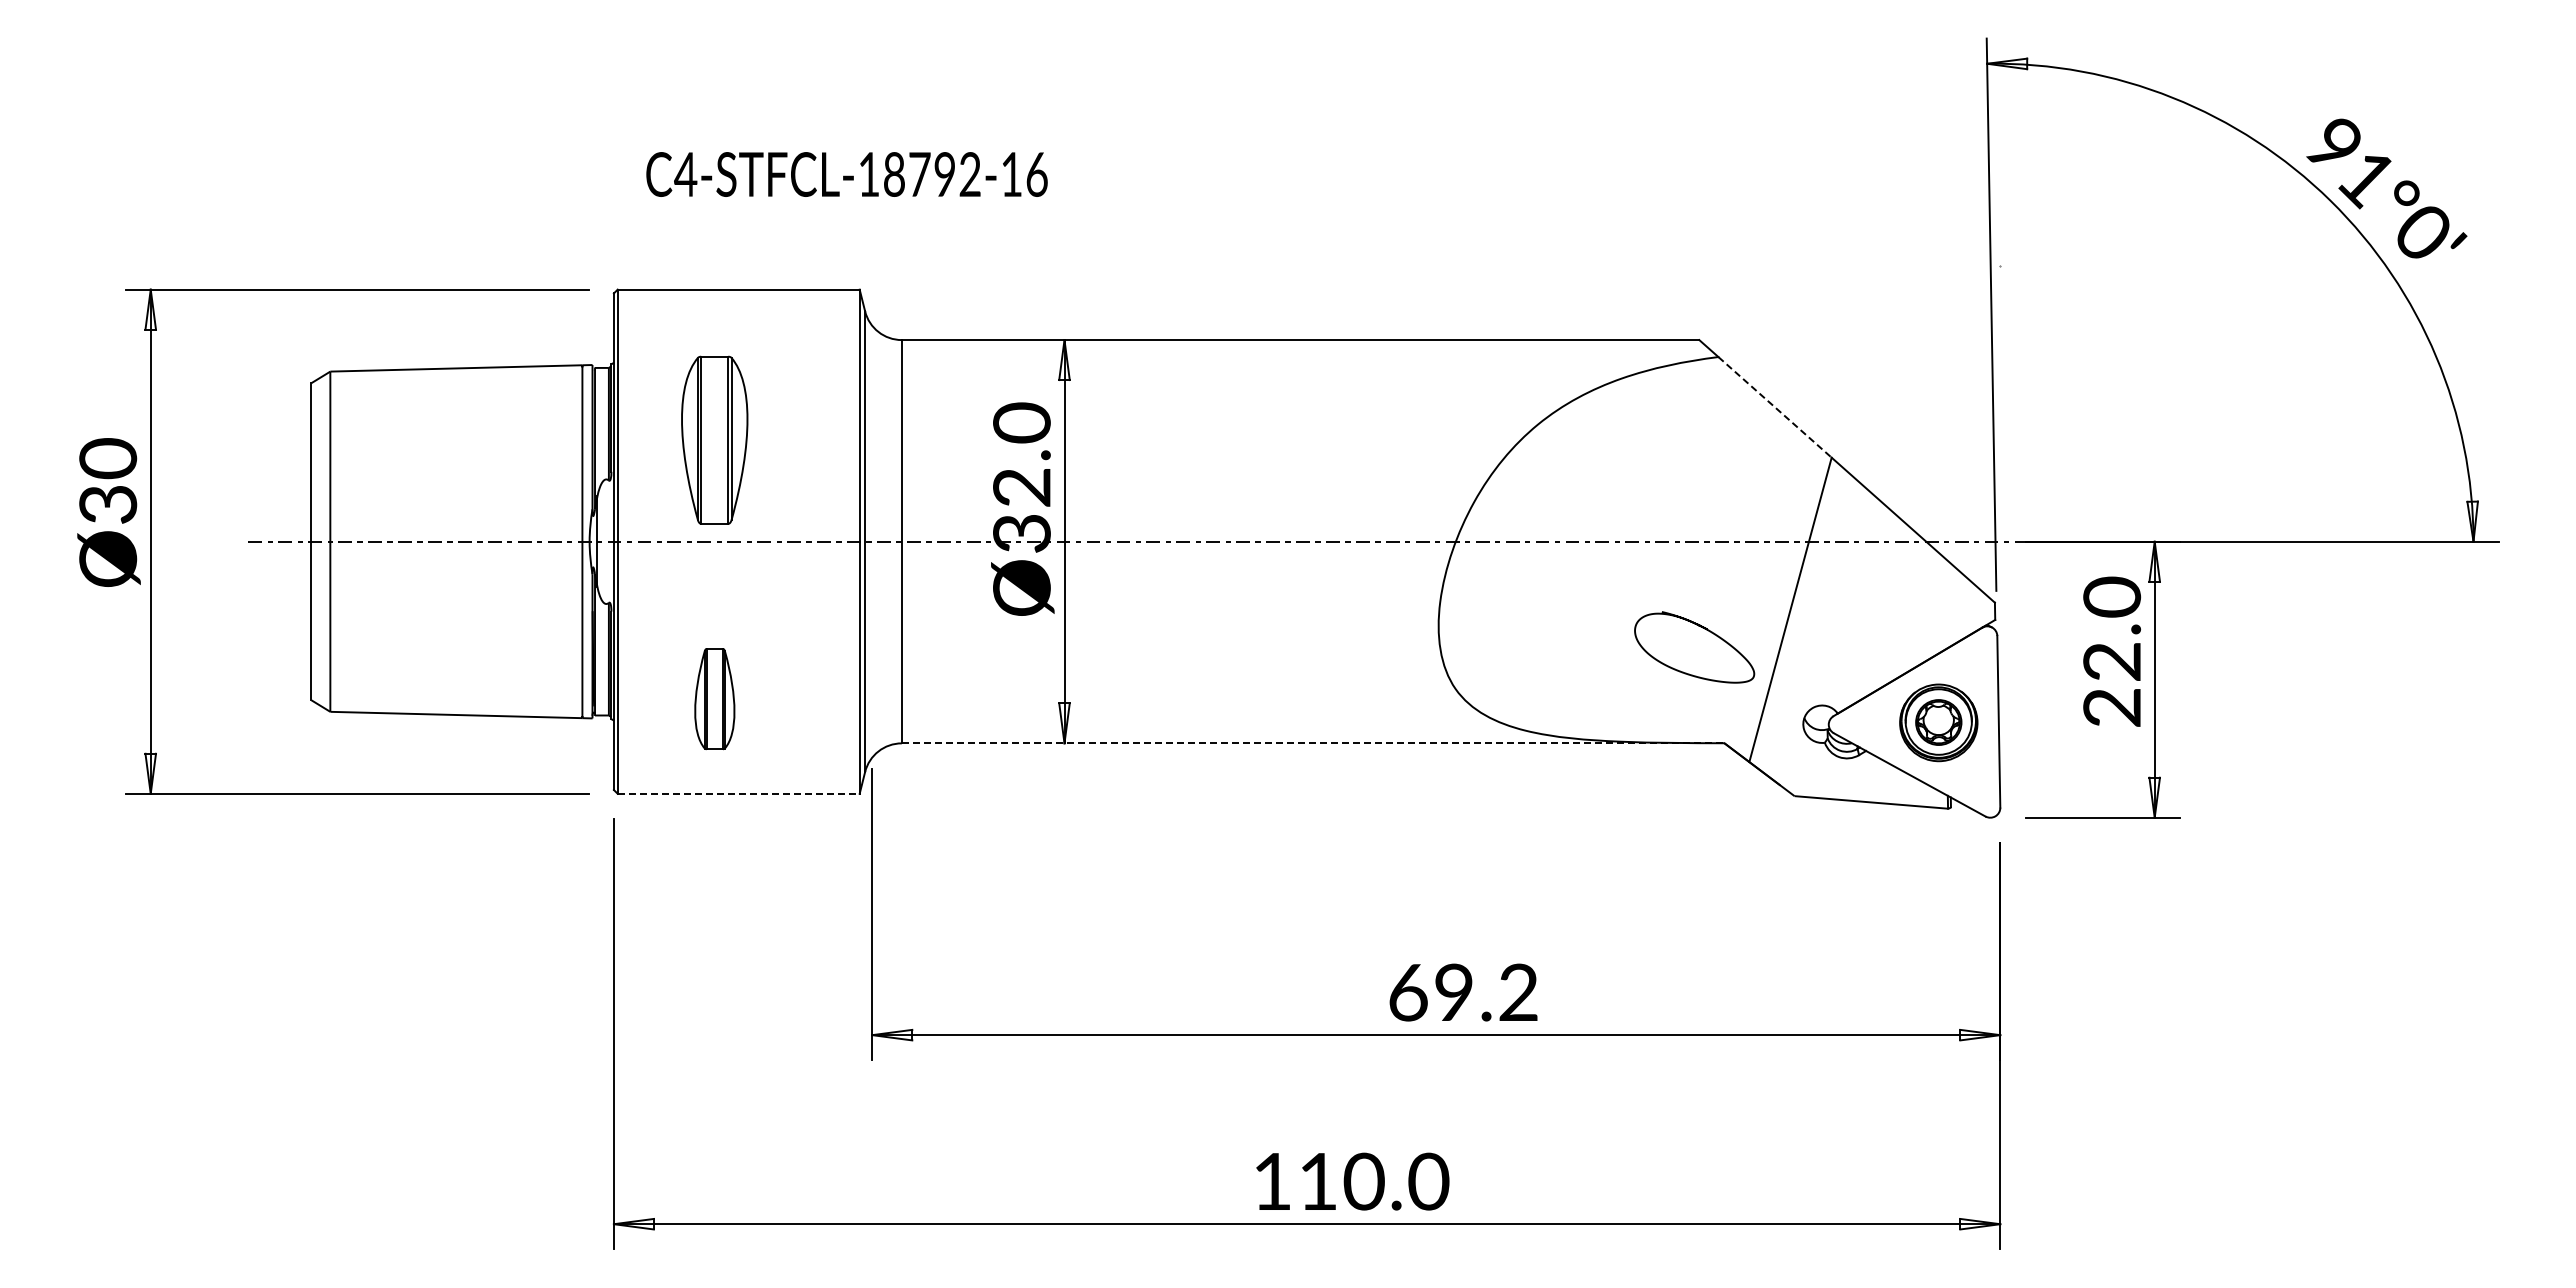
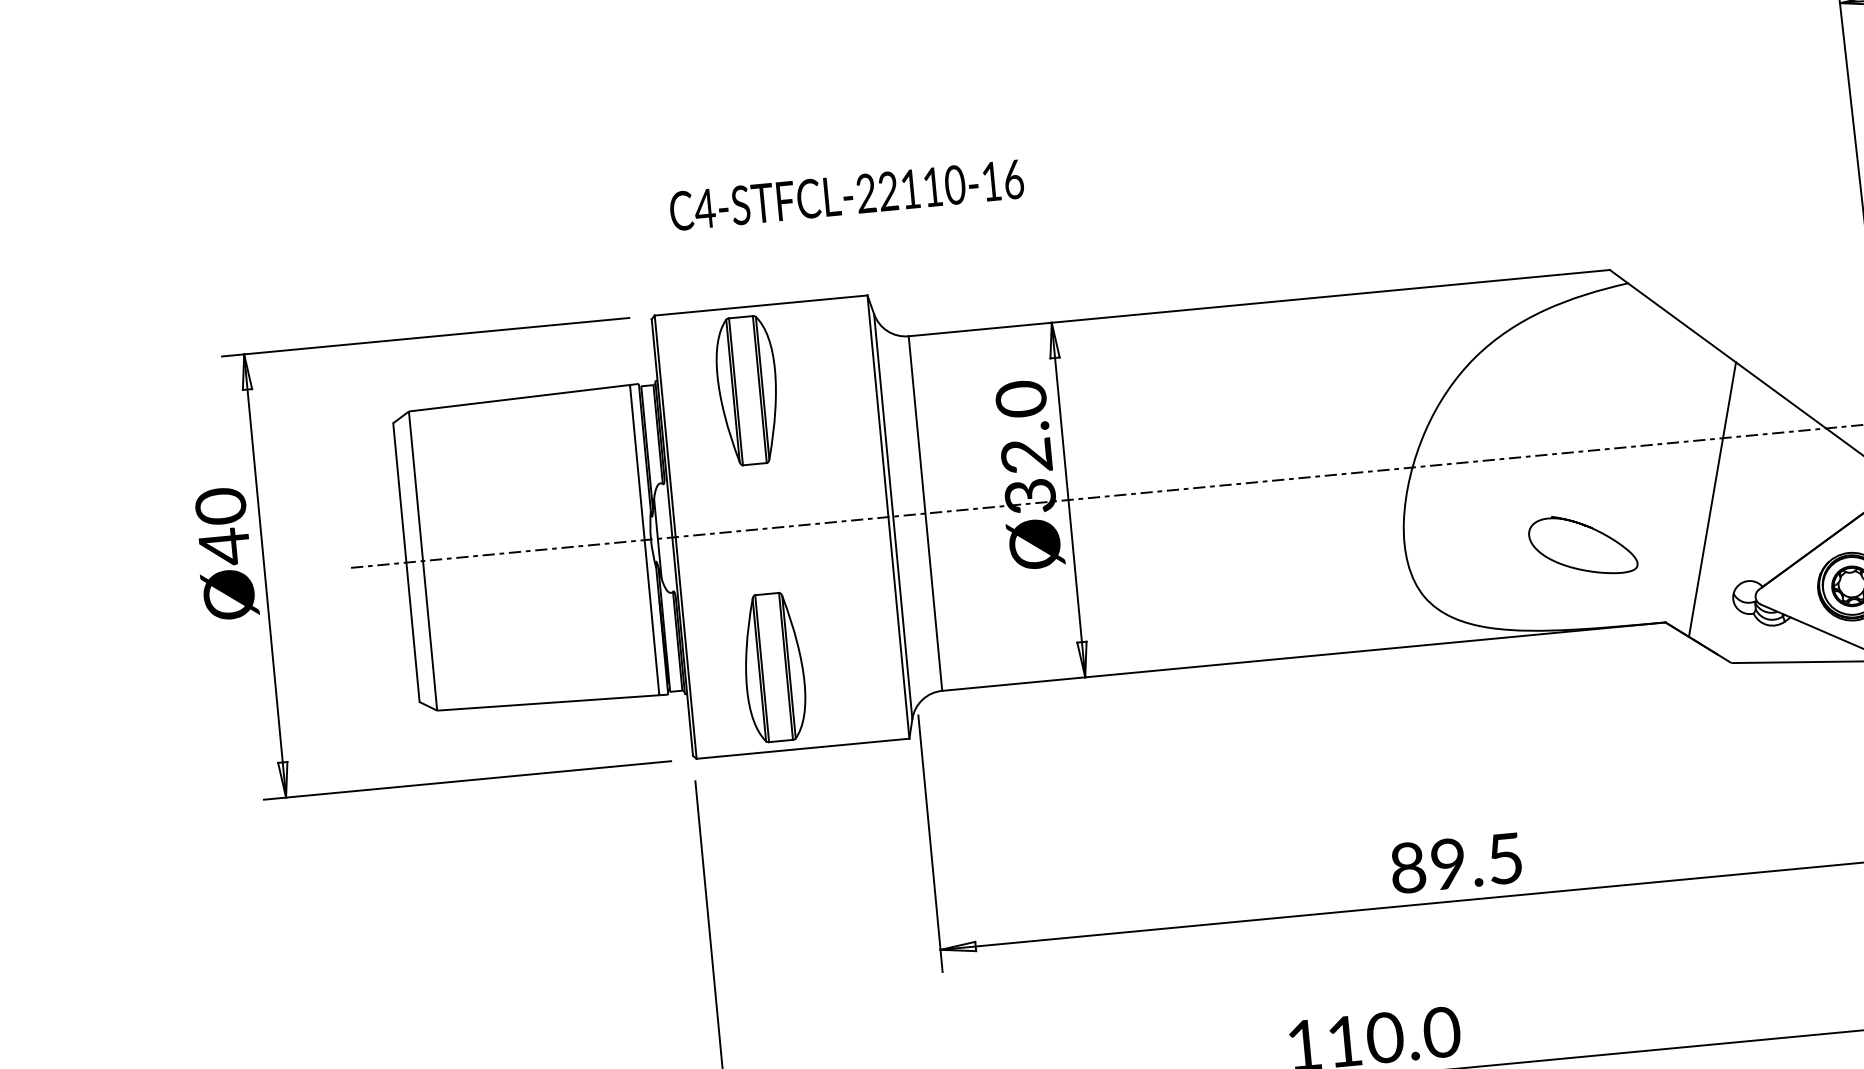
text: (919, 174) -> (910, 189), C4-STFCL-18792-16 -> C4-STFCL-22110-16
line: (1775, 407) -> (1682, 322), dashed -> solid
part: (714, 439) -> (747, 390), moved
text: (108, 504) -> (224, 546), Ø30 -> Ø40
curve: (1704, 629) -> (1590, 528), moved
part: (714, 698) -> (773, 666), size x1.67
line: (1313, 743) -> (1304, 656), dashed -> solid
line: (738, 793) -> (802, 748), dashed -> solid
text: (1463, 992) -> (1456, 863), 69.2 -> 89.5

